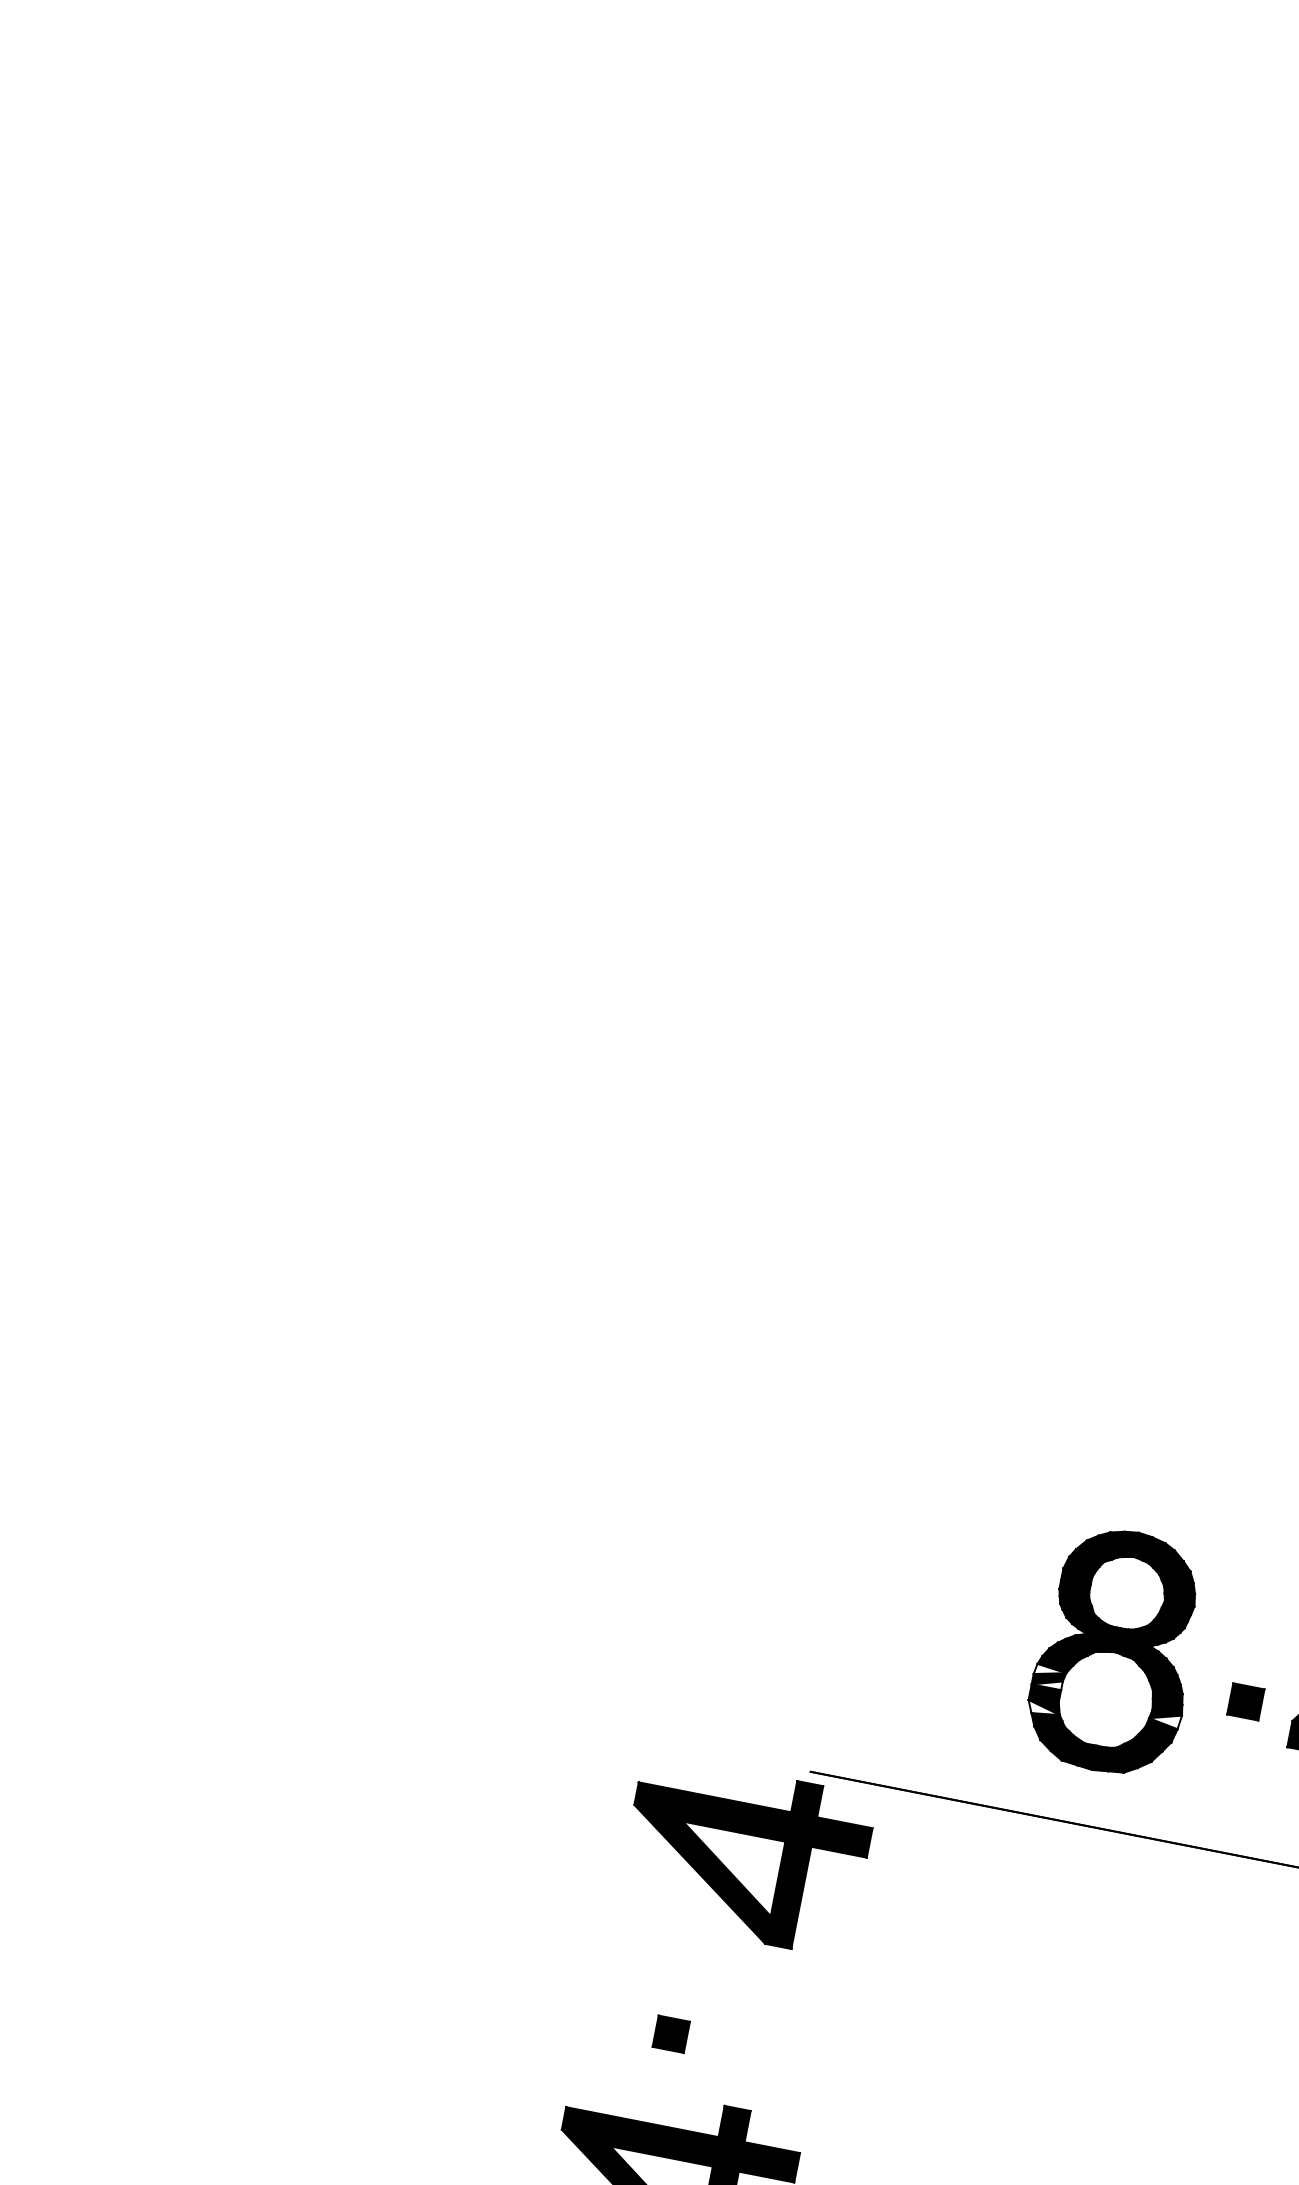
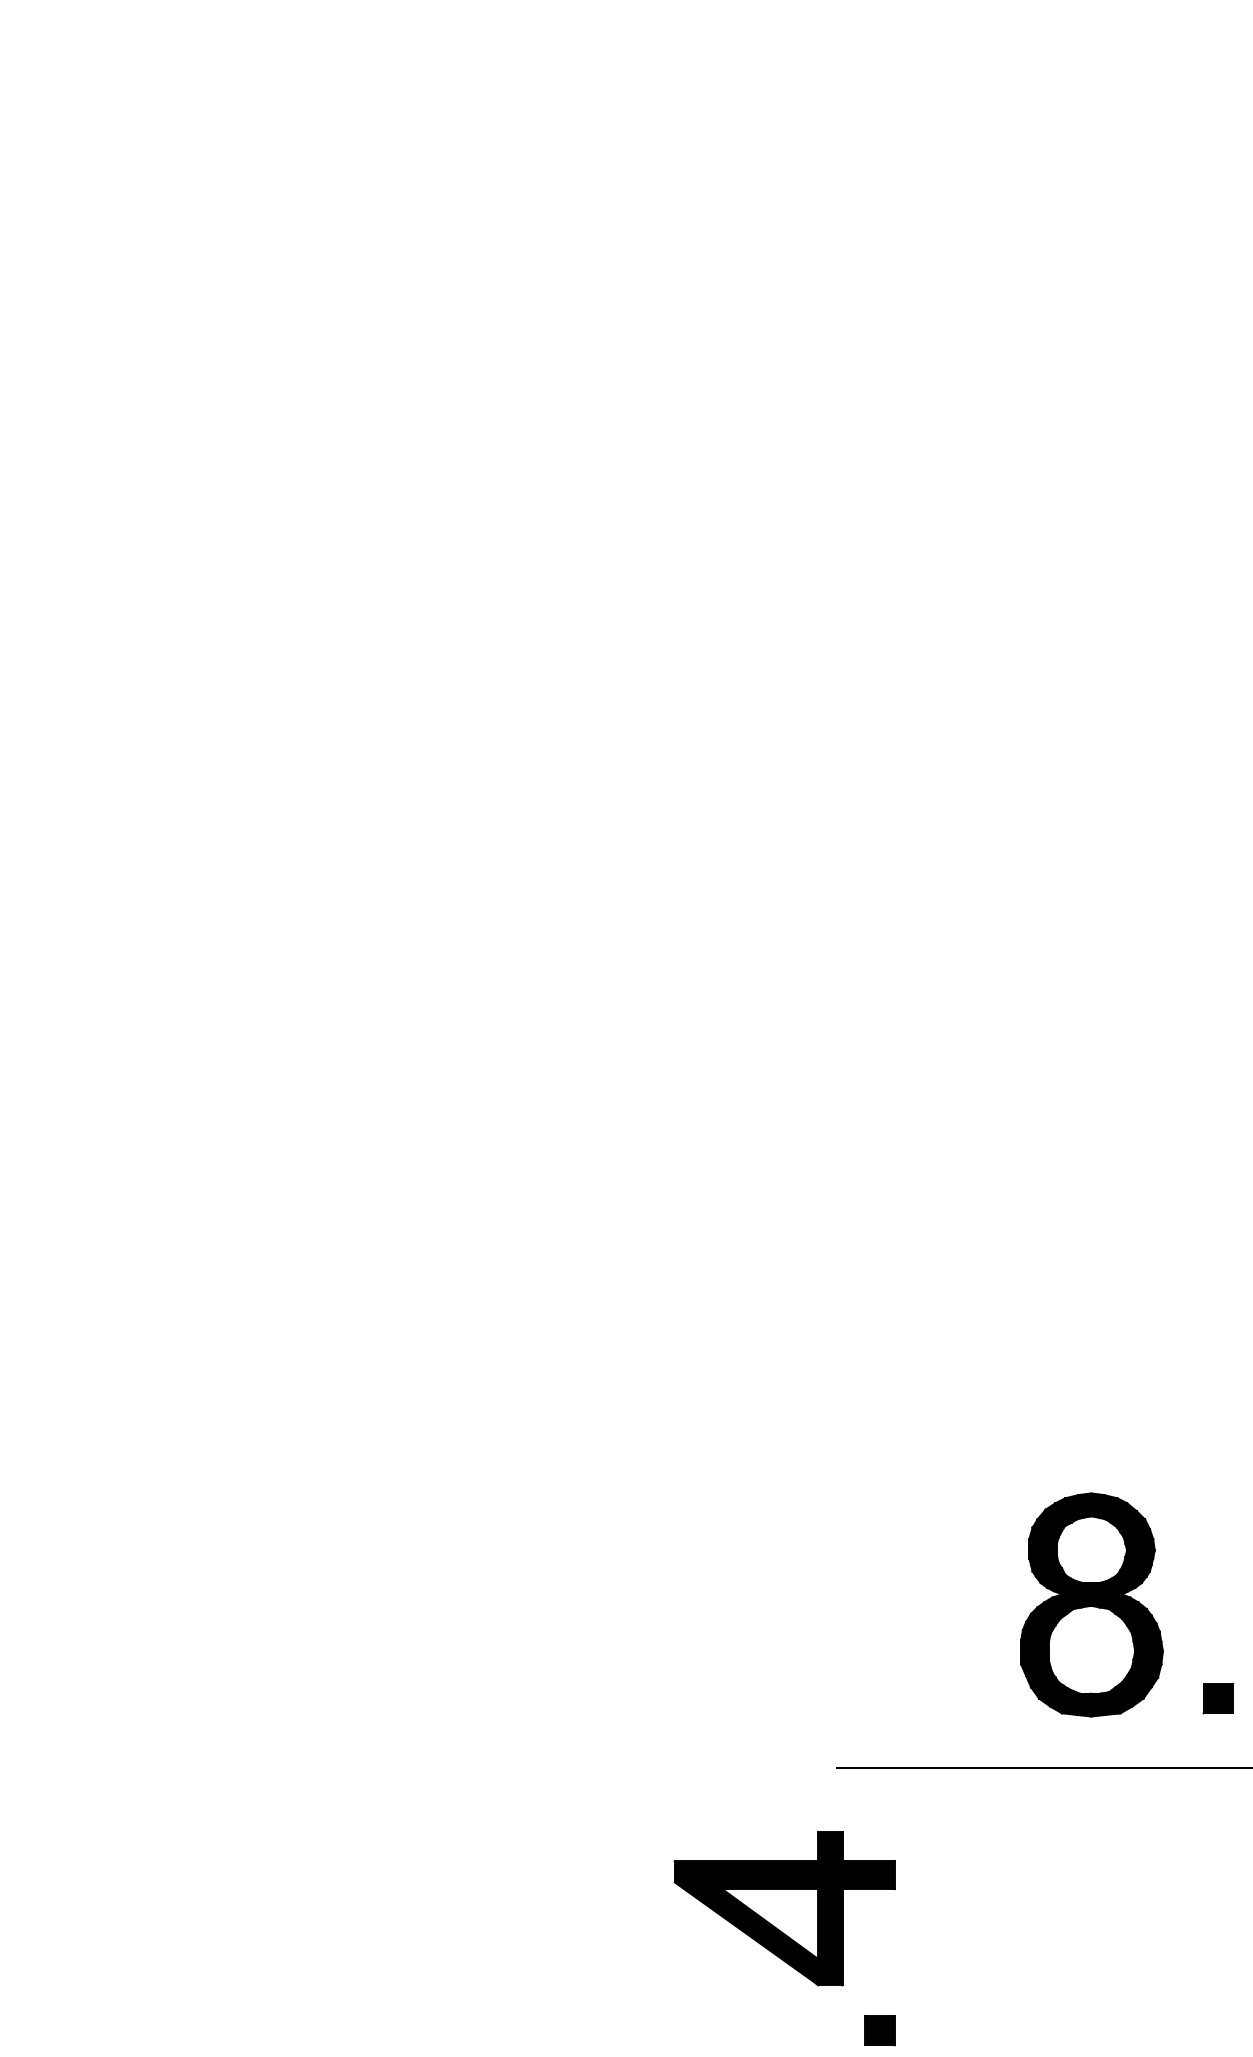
fill: (1049, 1672) -> (1035, 1635), added
fill: (1046, 1682) -> (1034, 1645), added
part: (1245, 1701) -> (1217, 1698), moved
fill: (1043, 1708) -> (1036, 1669), added
fill: (1164, 1718) -> (1147, 1657), added
part: (745, 1855) -> (784, 1908), moved
part: (670, 2034) -> (879, 2030), moved

